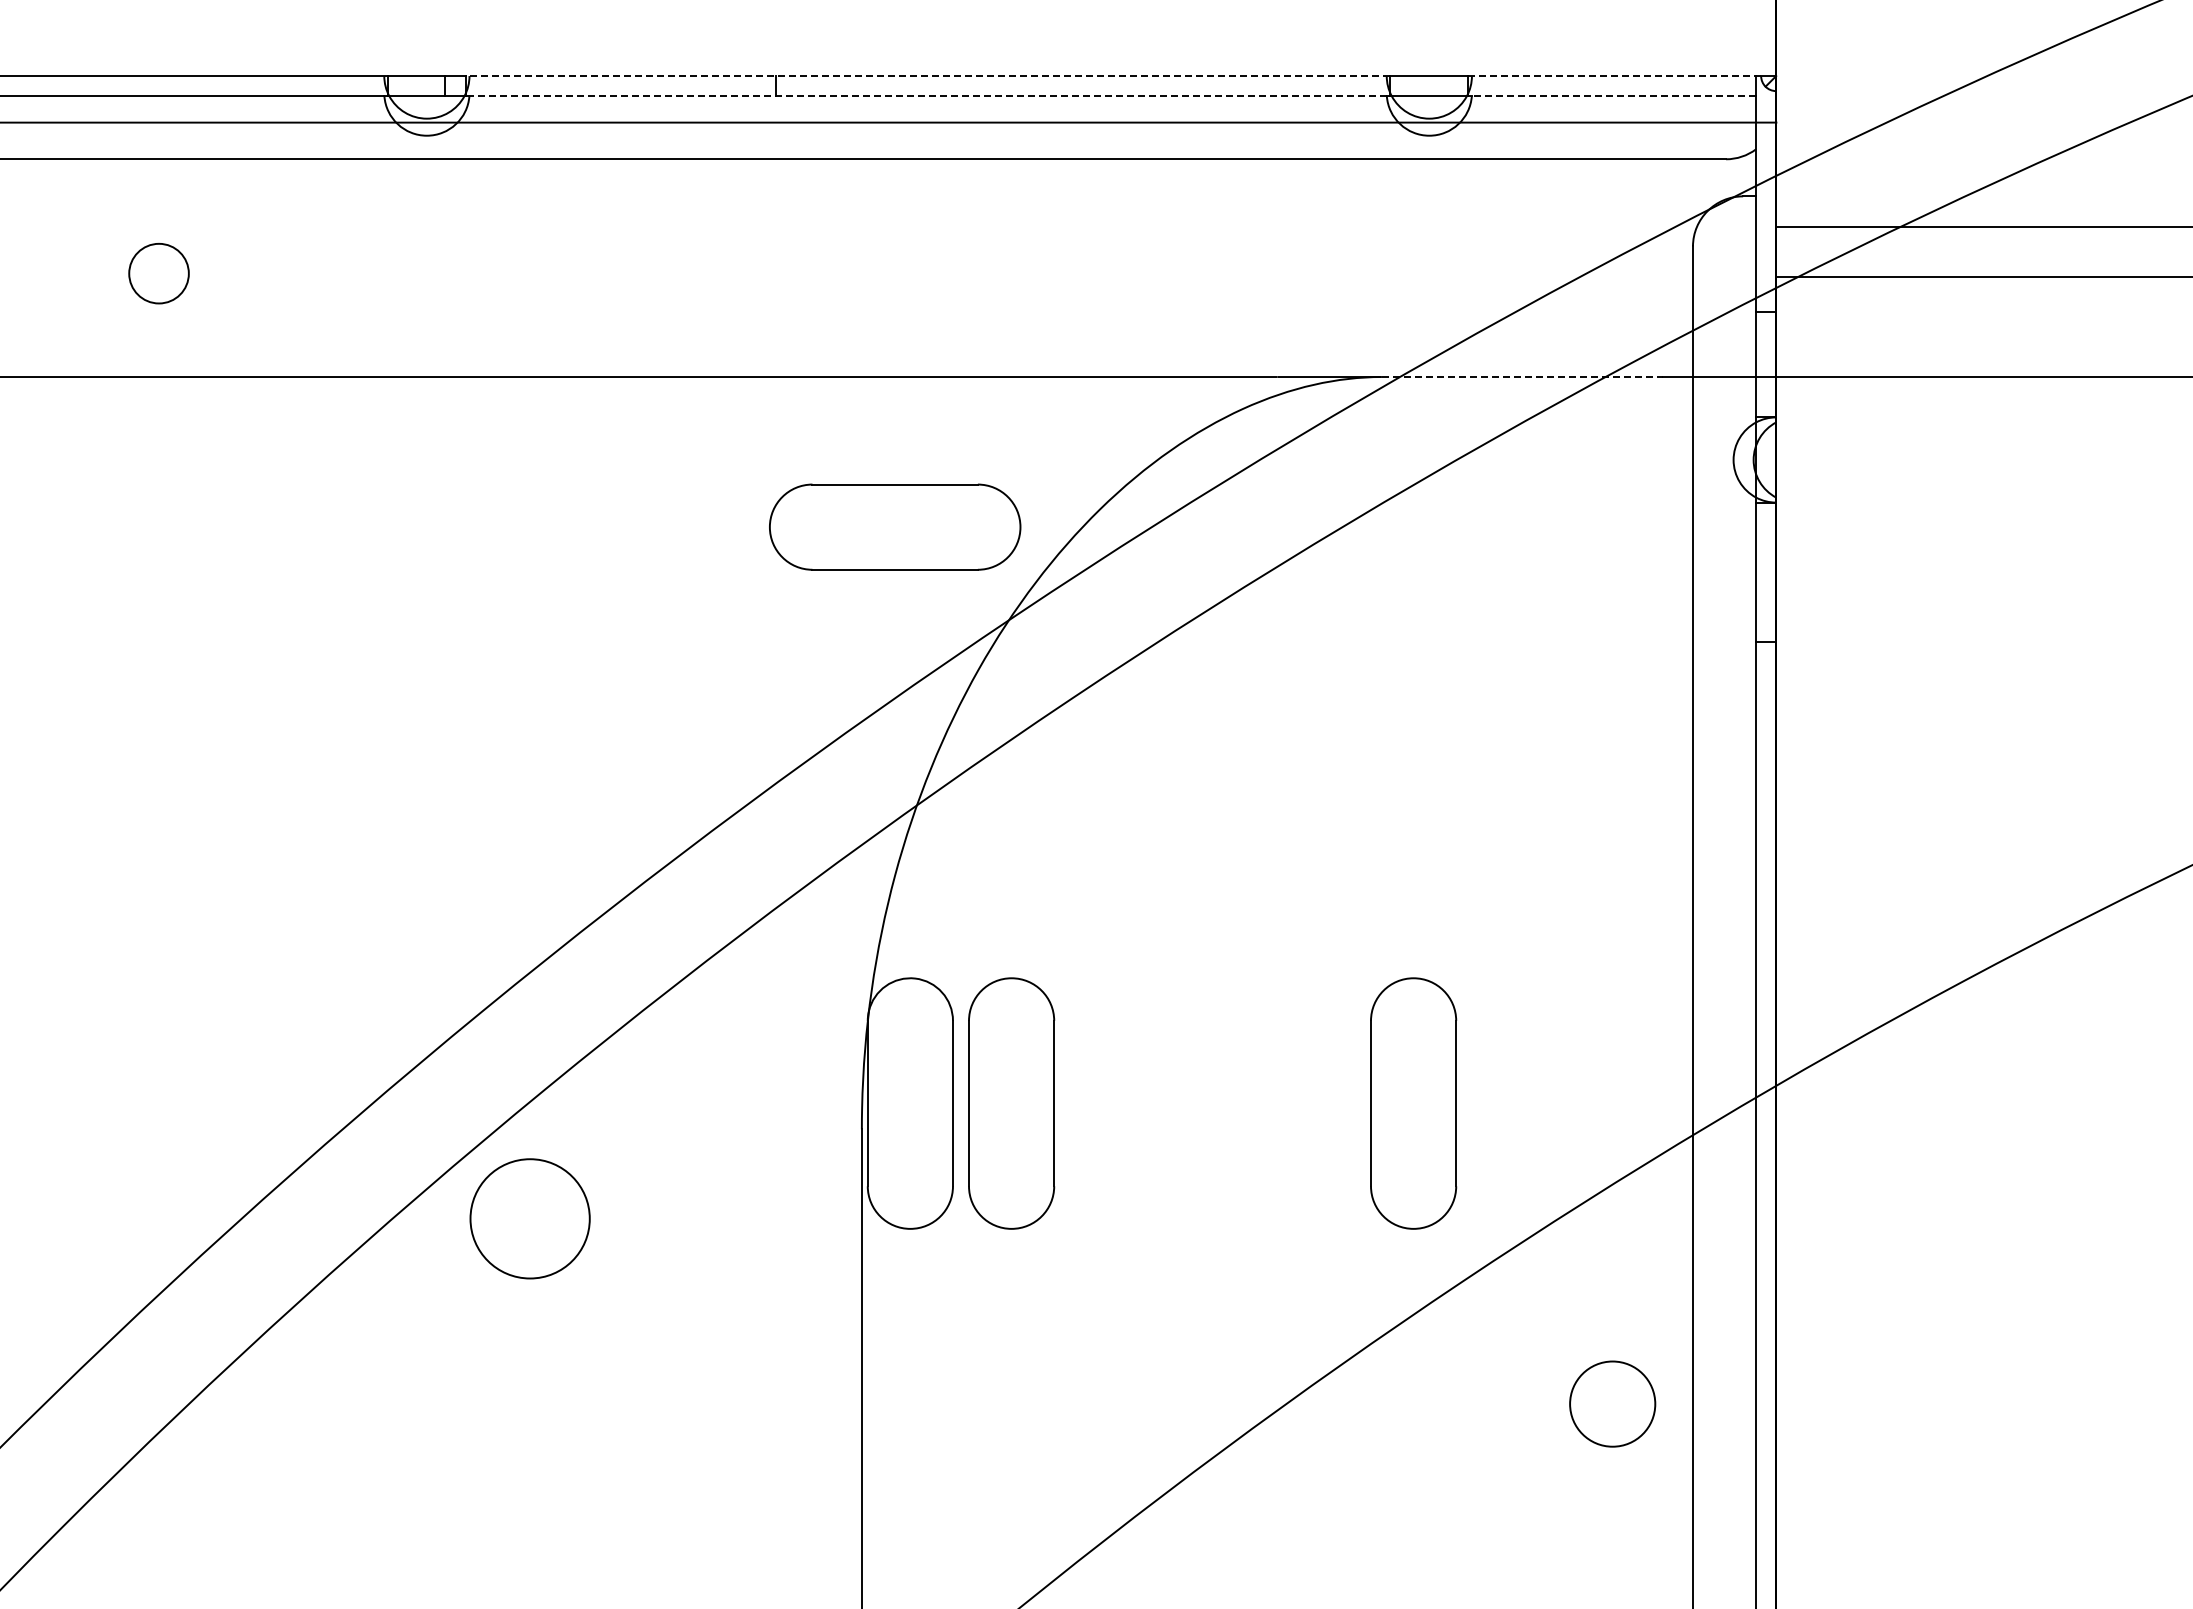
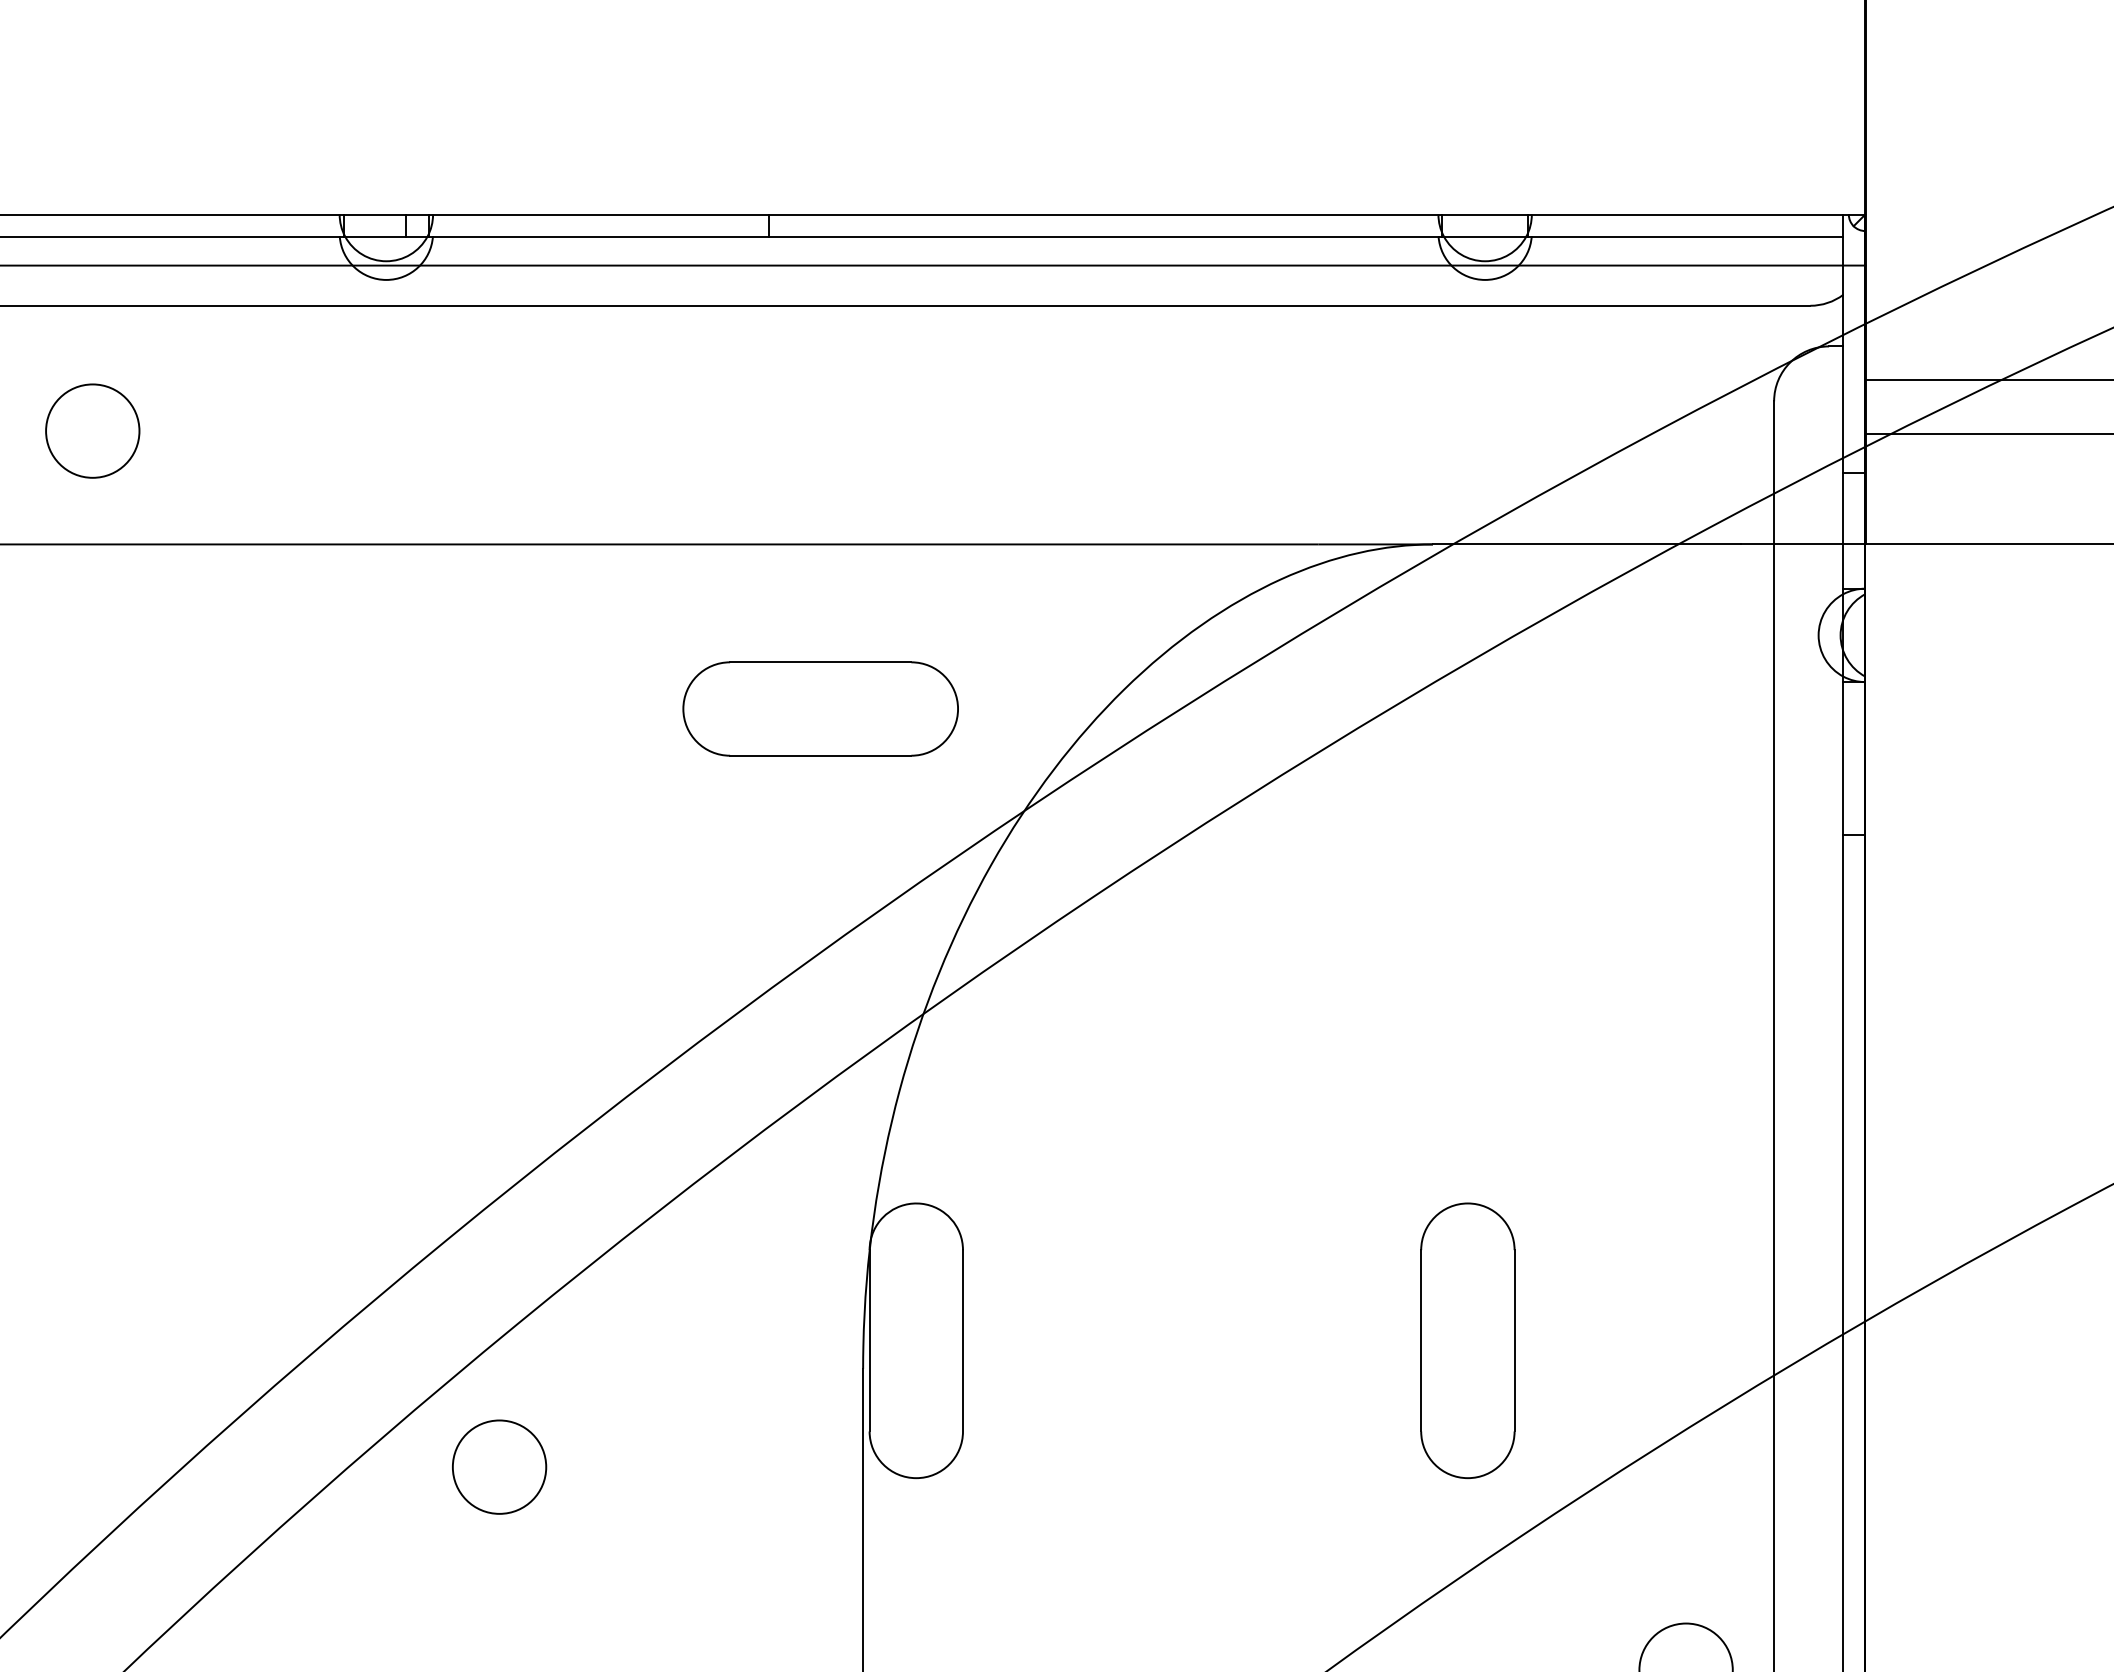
line: (927, 76) -> (935, 215), dashed -> solid
line: (1614, 76) -> (1688, 215), dashed -> solid
line: (928, 96) -> (936, 236), dashed -> solid
line: (1613, 96) -> (1686, 236), dashed -> solid
circle: (158, 273) -> (92, 430), size x1.43
line: (1522, 377) -> (1587, 544), dashed -> solid
part: (895, 526) -> (821, 708), moved
part: (1011, 1103) -> (1027, 1340), removed
circle: (529, 1218) -> (498, 1466), size x0.71

